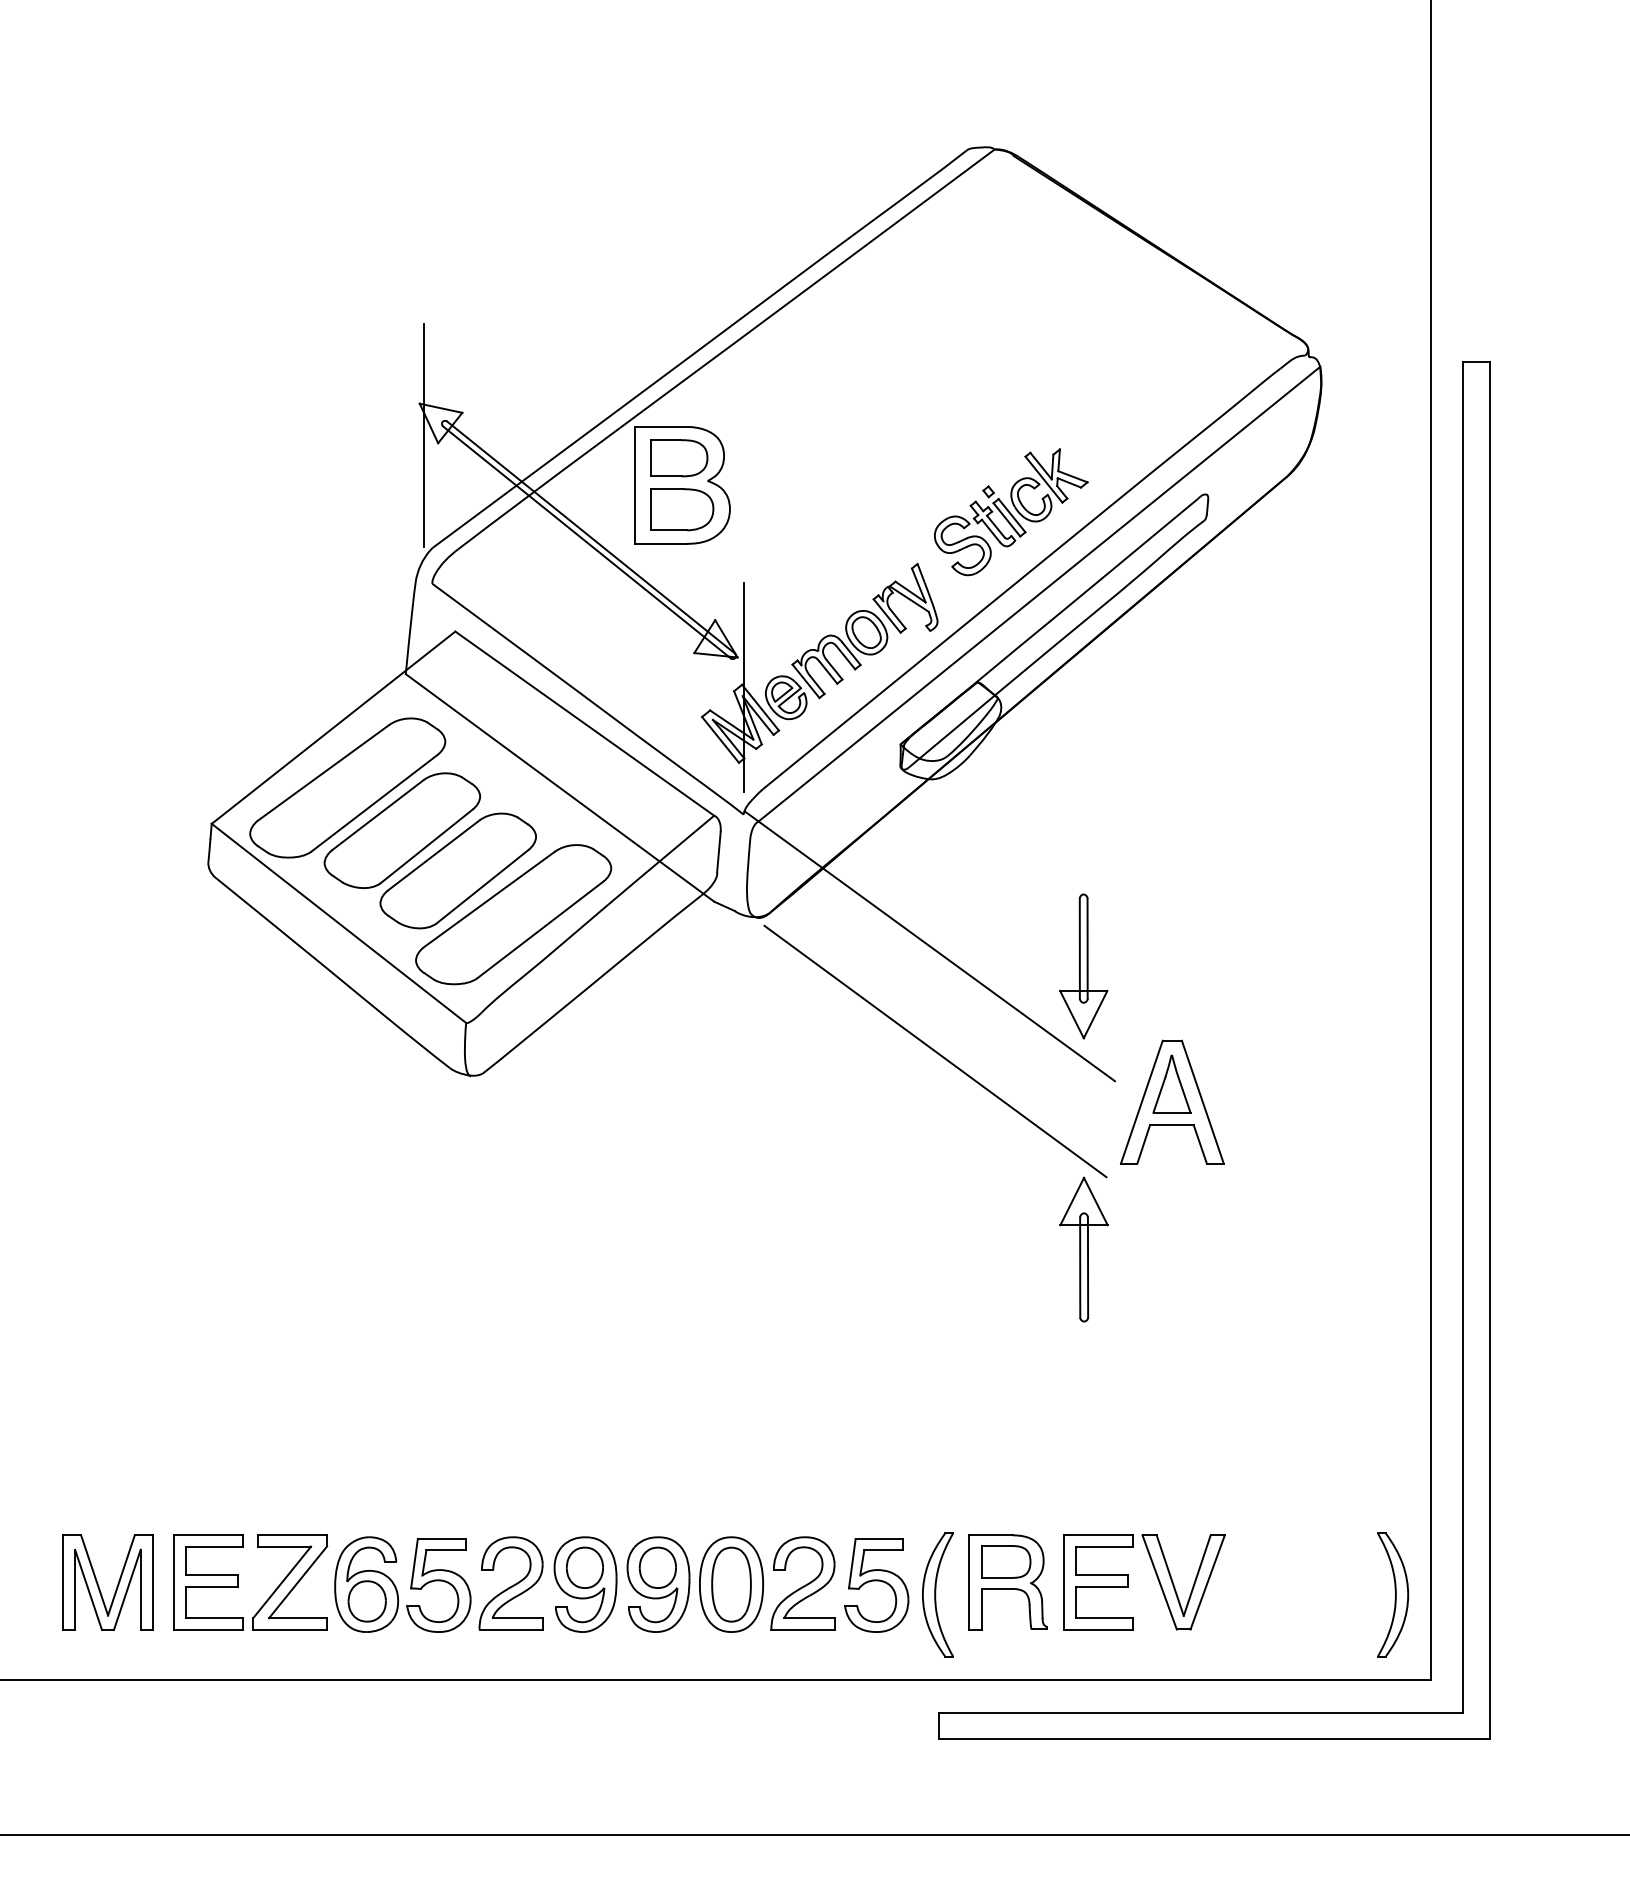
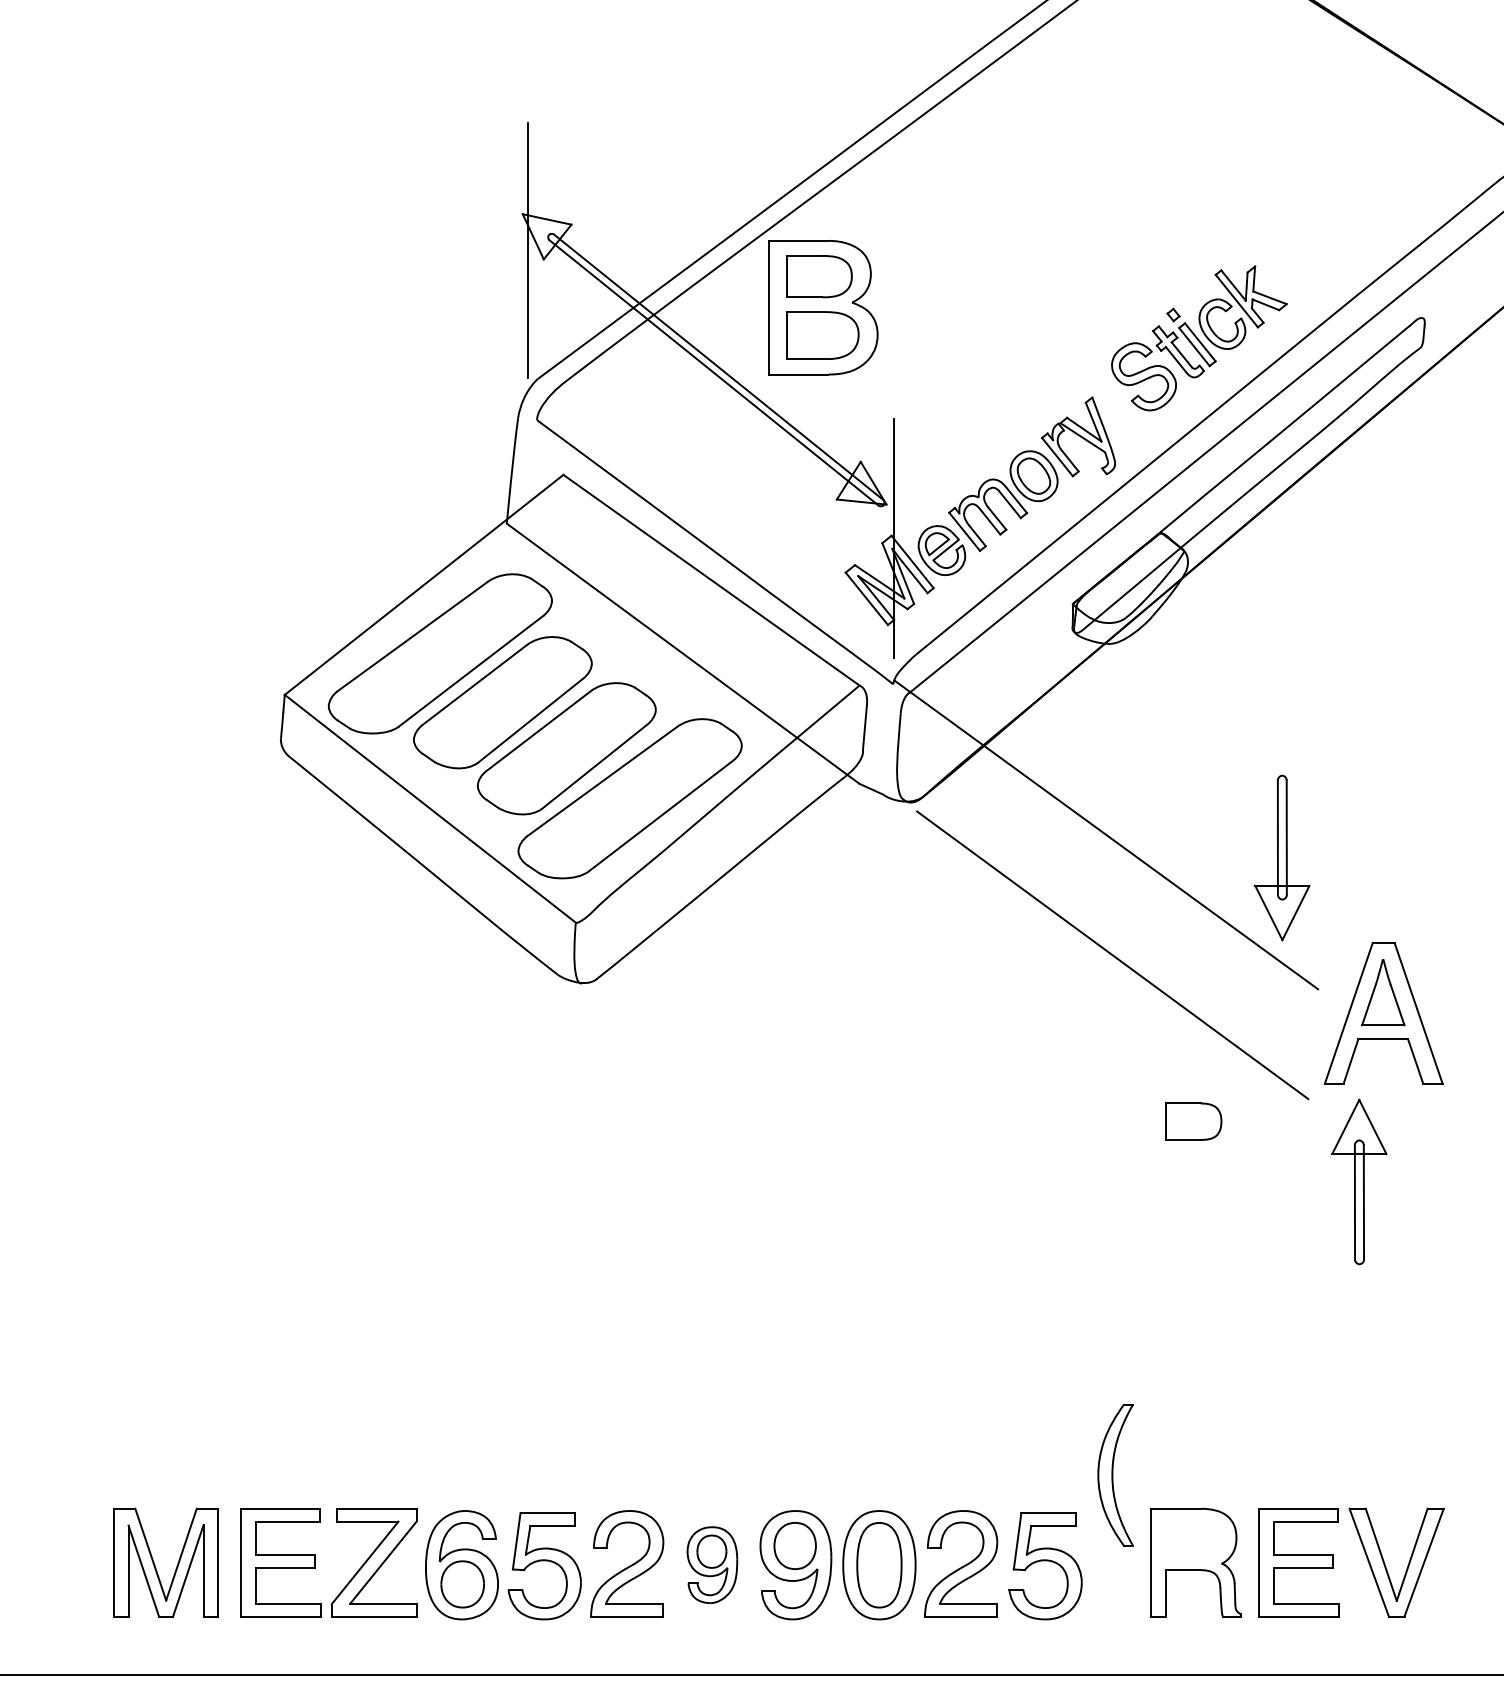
part: (1083, 1249) -> (1358, 1181), moved
part: (1006, 1561) -> (1193, 1121), moved
part: (585, 1584) -> (712, 1565), size x0.7
part: (937, 1594) -> (1115, 1474), moved

